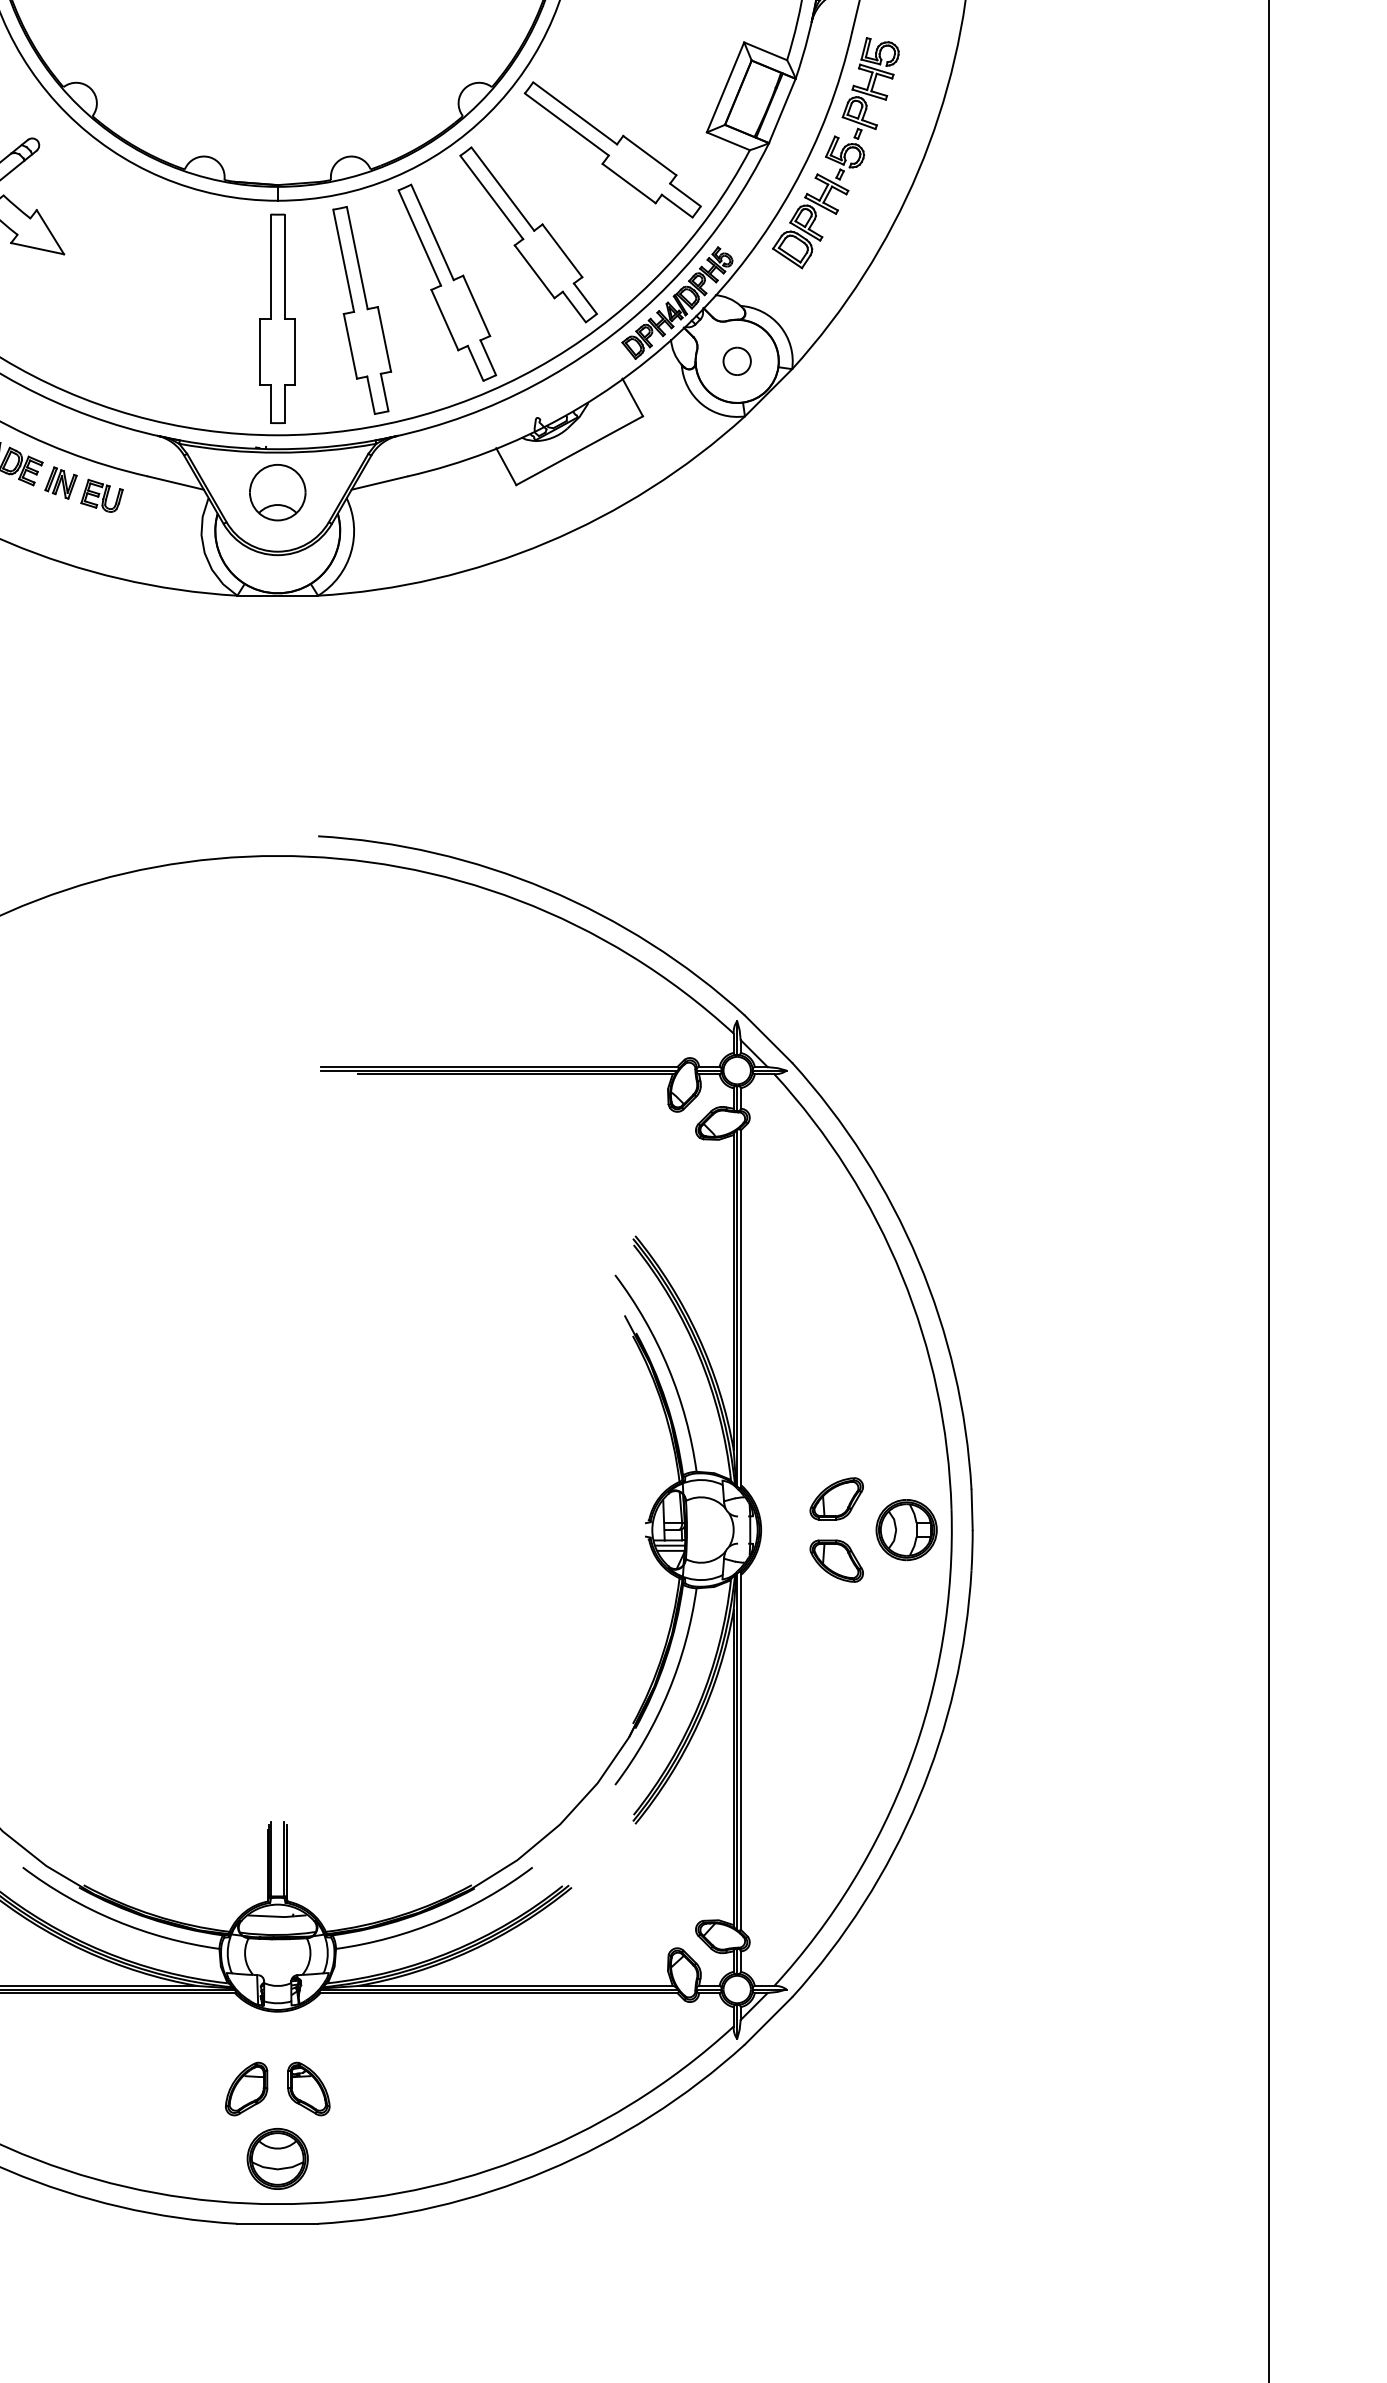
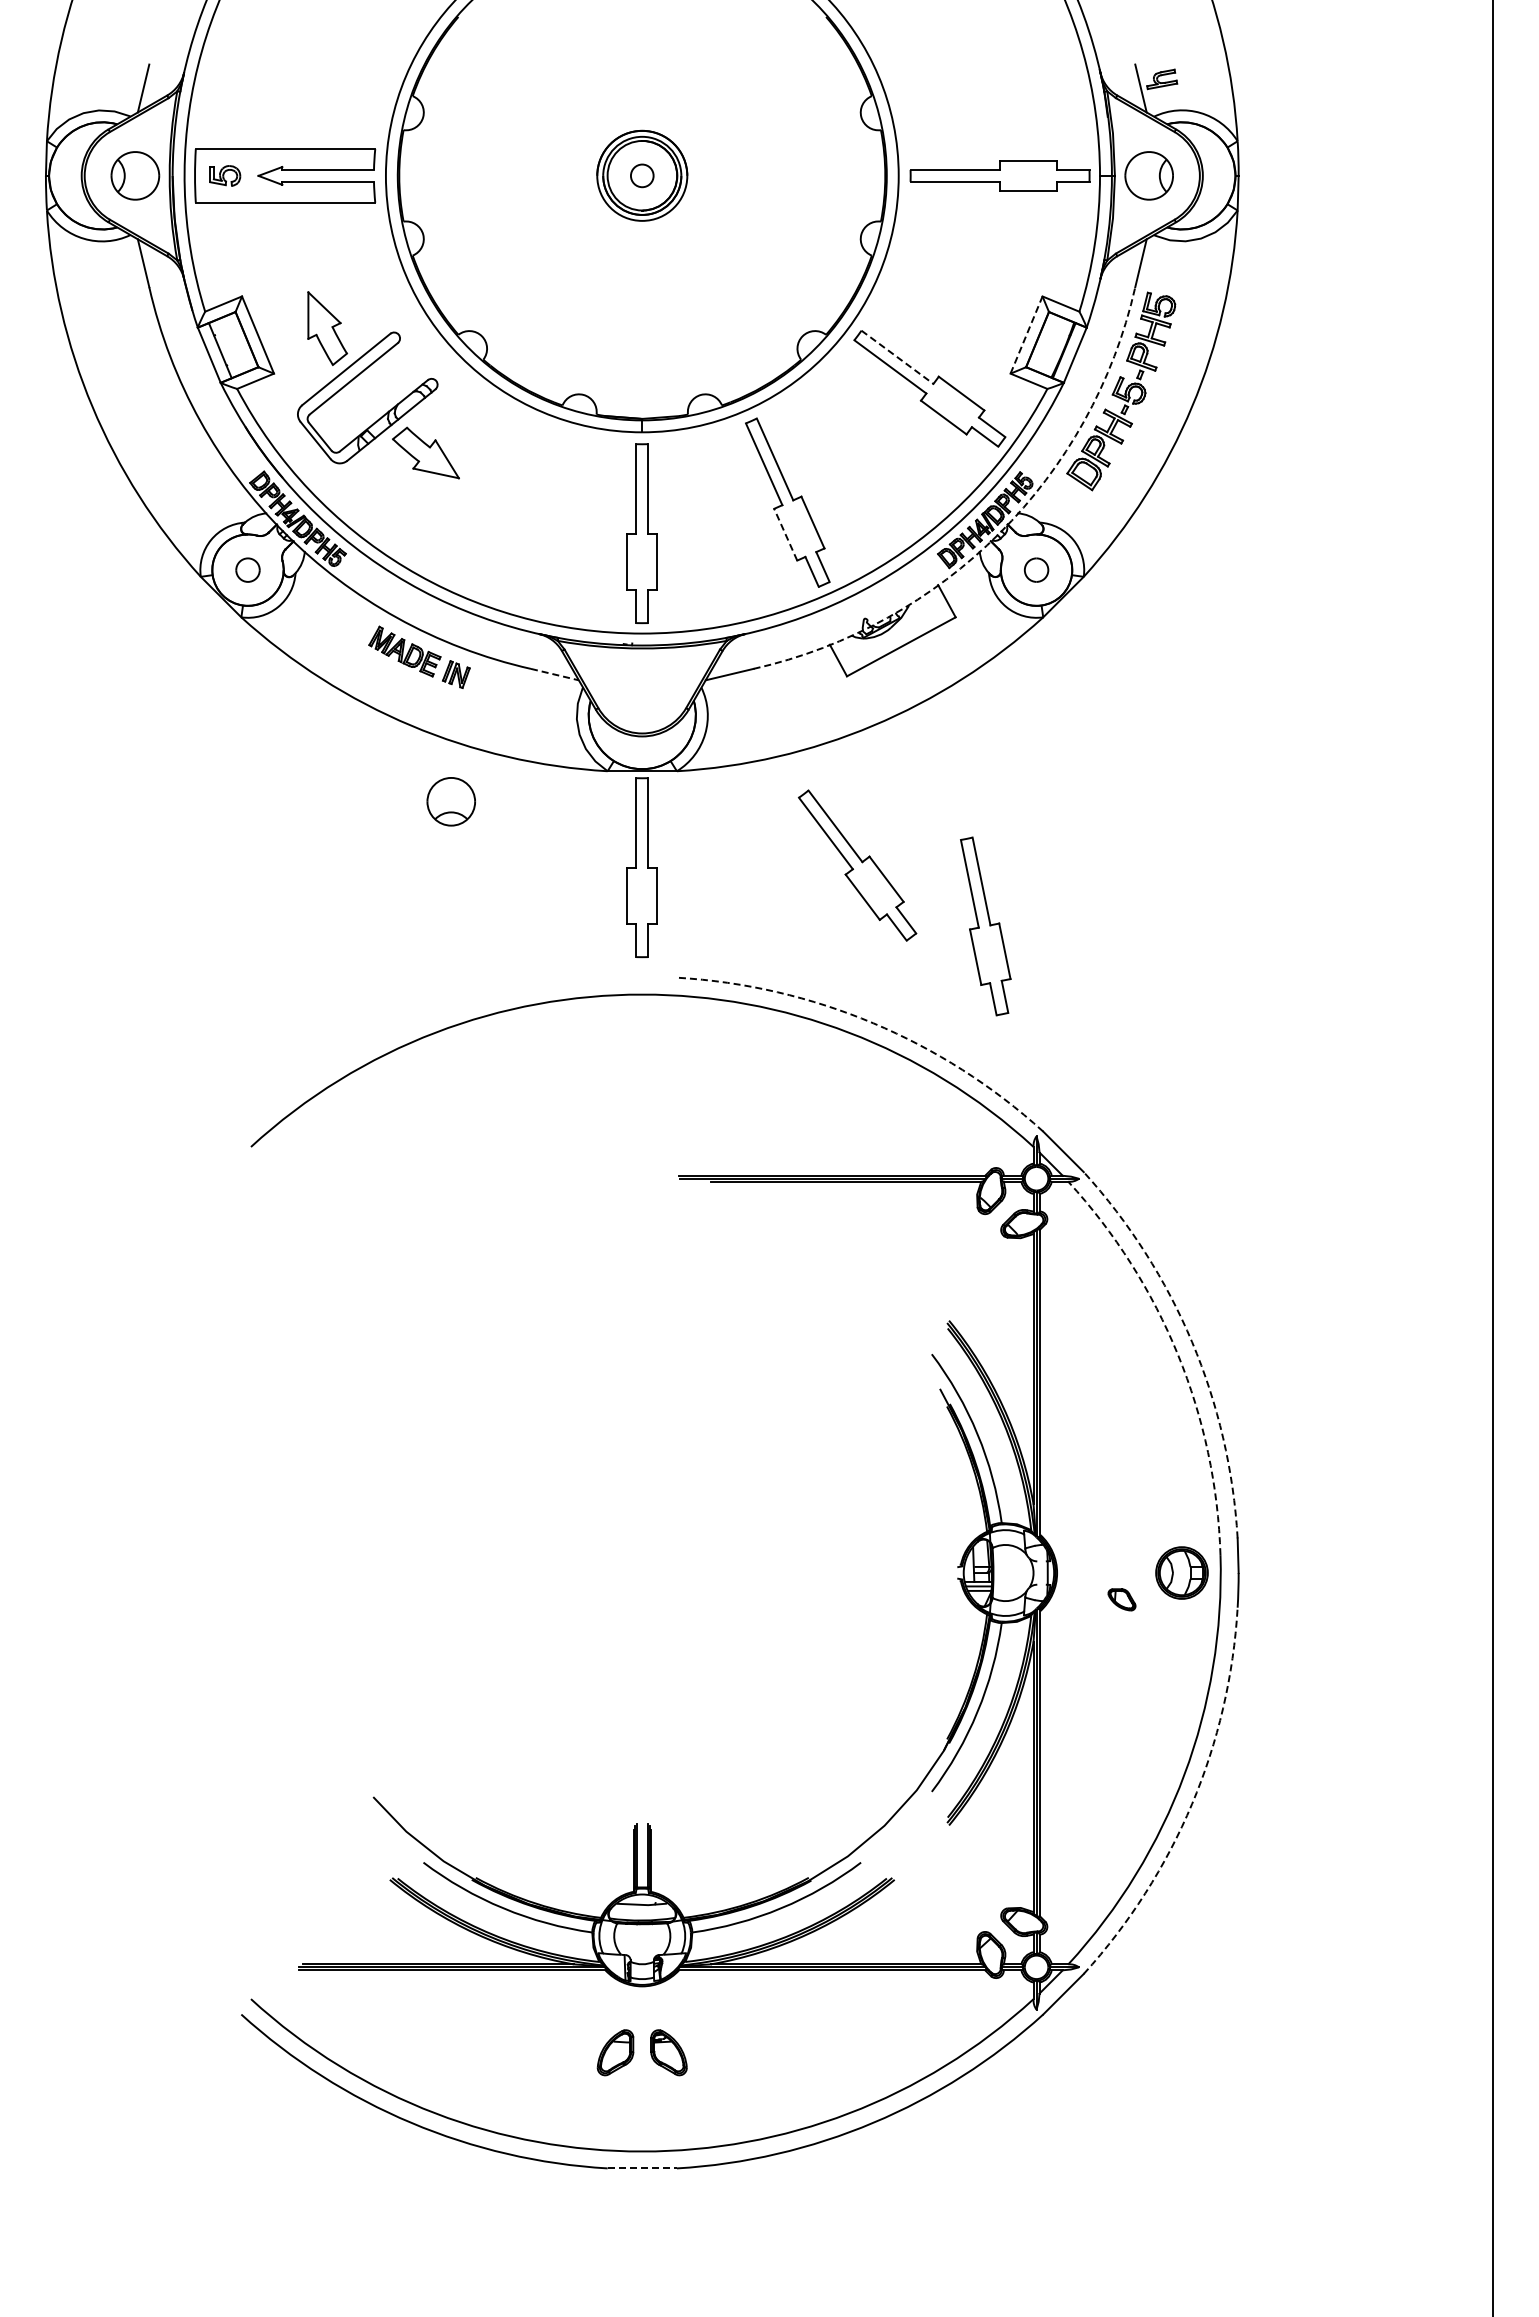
line: (725, 87) -> (1026, 335), solid -> dashed
line: (575, 113) -> (897, 357), solid -> dashed
part: (528, 234) -> (857, 865), moved
part: (361, 310) -> (985, 926), moved
arc: (694, 318) -> (999, 533), solid -> dashed
line: (444, 319) -> (785, 534), solid -> dashed
line: (175, 482) -> (554, 674), solid -> dashed
part: (276, 492) -> (450, 801), moved
part: (102, 495) -> (491, 685), removed
part: (276, 707) -> (641, 867), added
arc: (547, 889) -> (873, 1023), solid -> dashed
arc: (918, 1261) -> (1192, 1342), solid -> dashed
arc: (902, 1275) -> (1178, 1354), solid -> dashed
part: (836, 1497) -> (1121, 1545), removed
part: (836, 1560) -> (1121, 1599), size x0.6
arc: (918, 1799) -> (1192, 1804), solid -> dashed
part: (276, 2158) -> (641, 2112), removed
line: (278, 2223) -> (642, 2168), solid -> dashed

